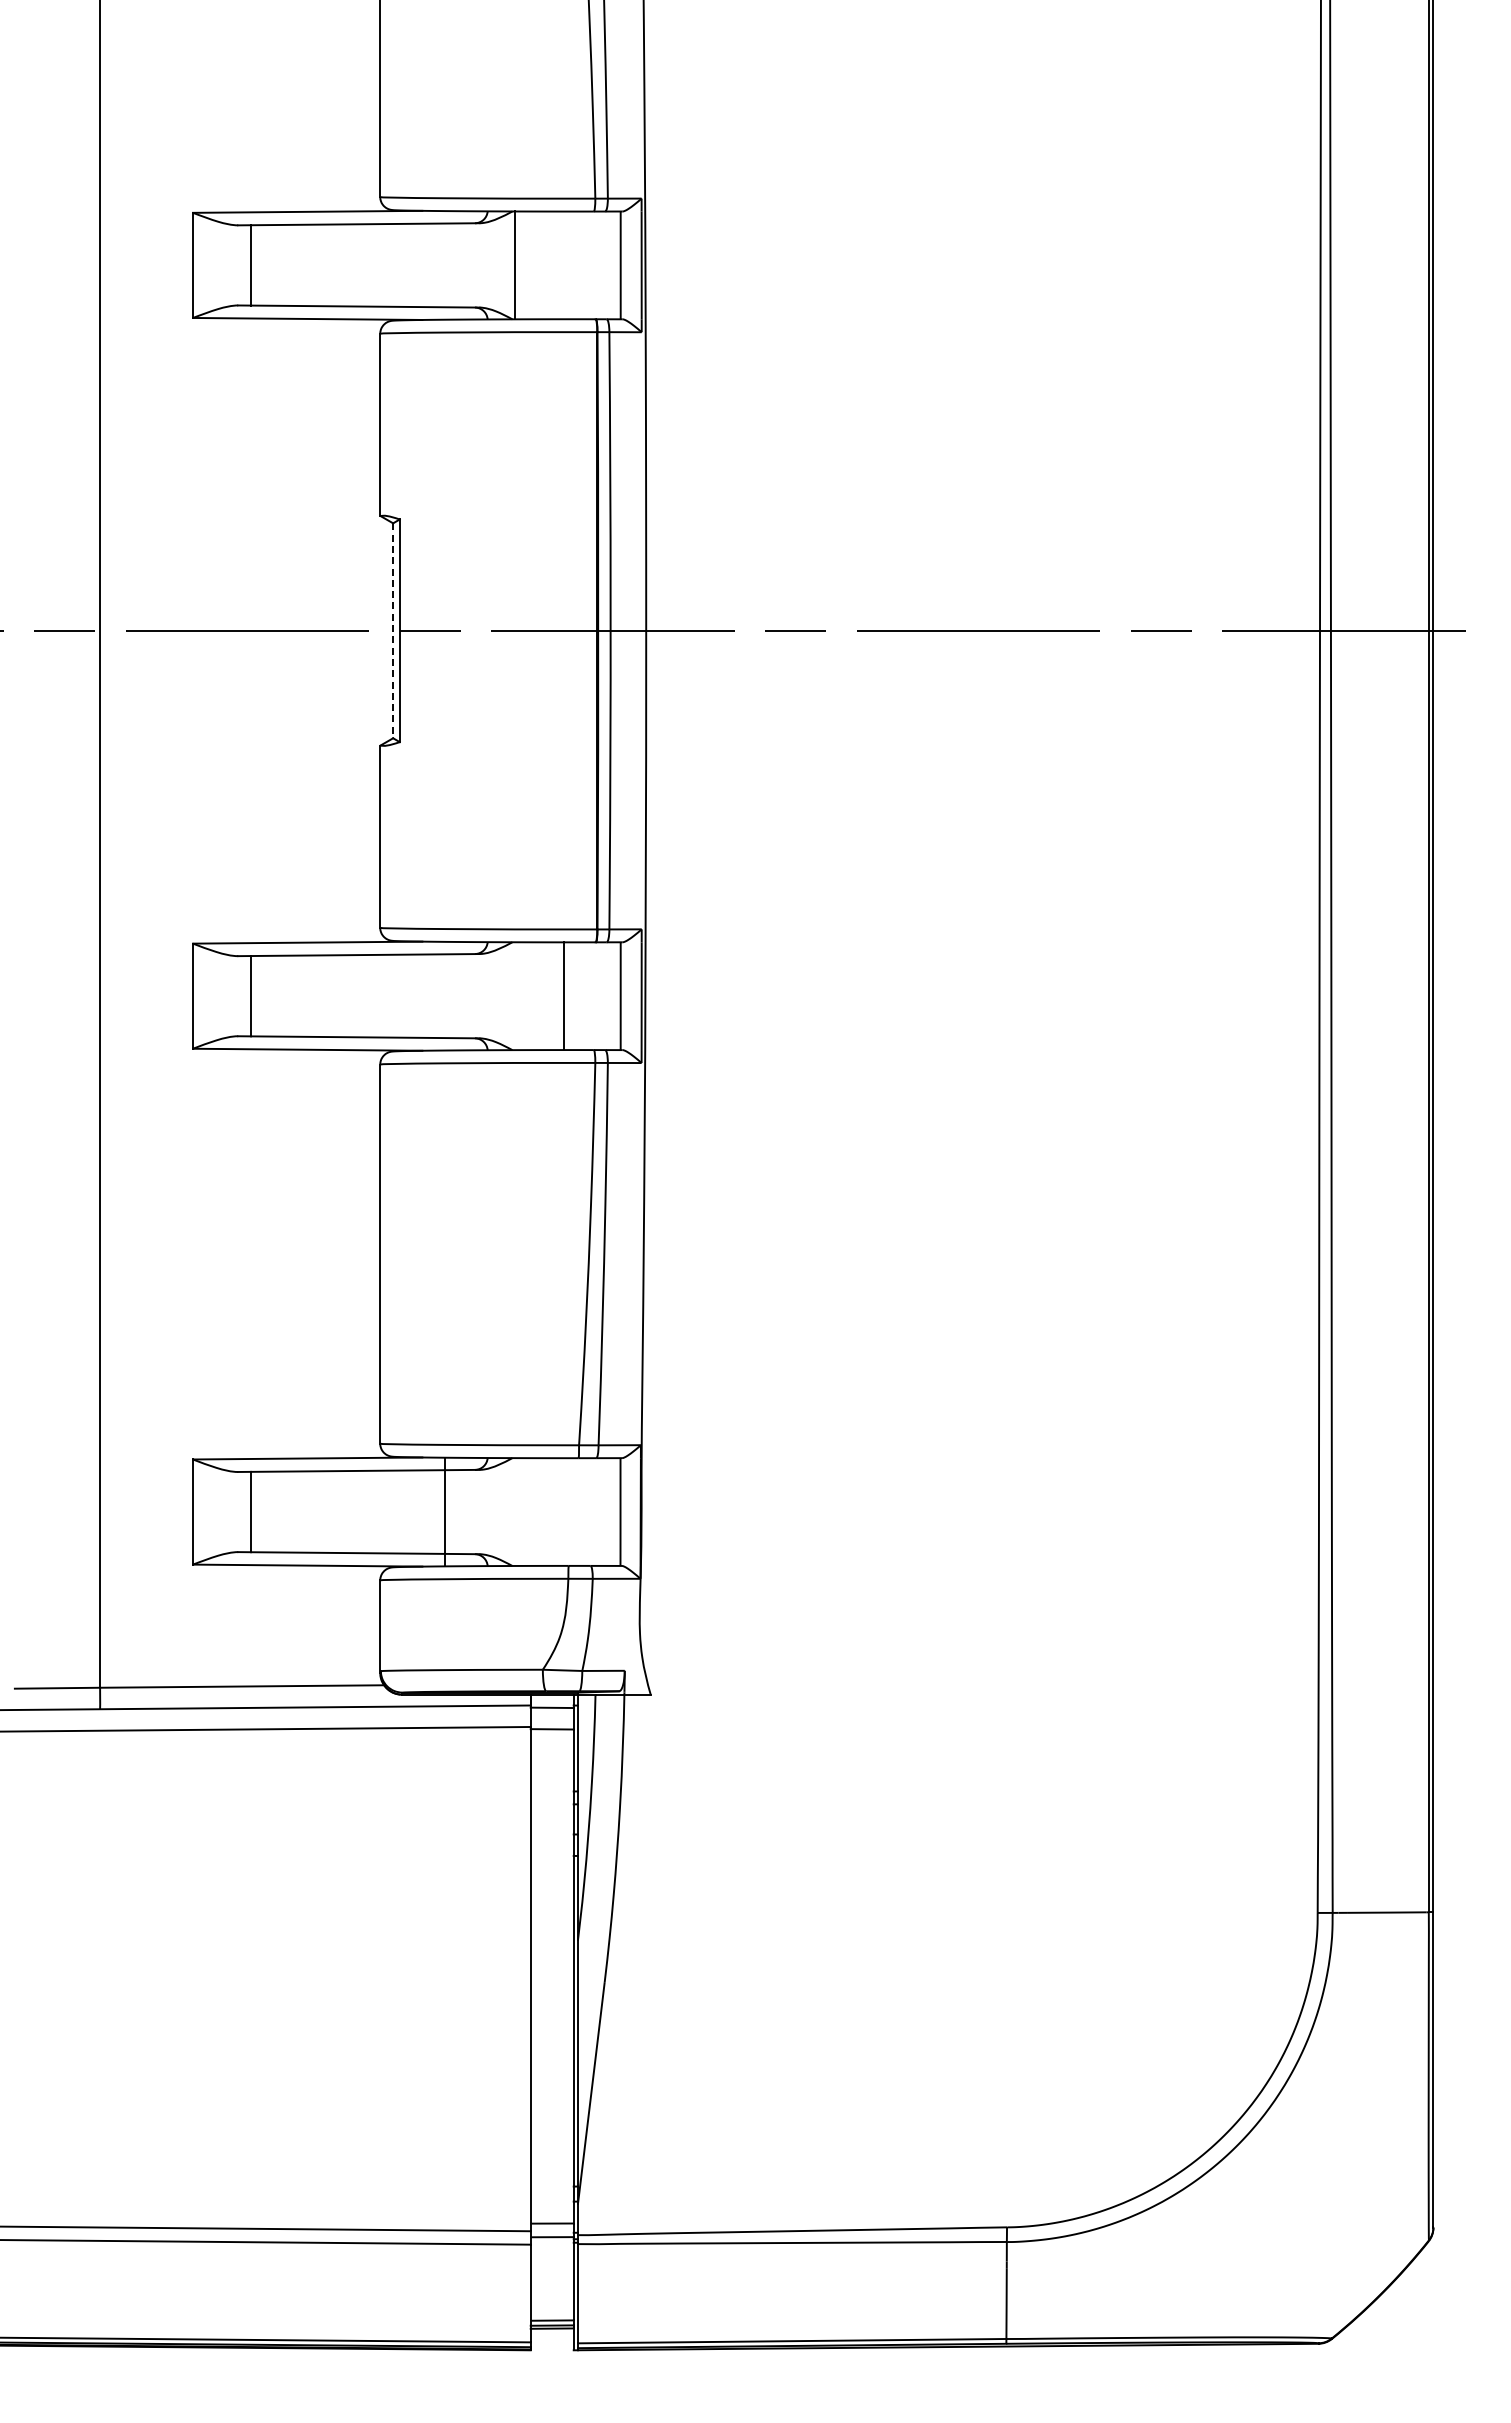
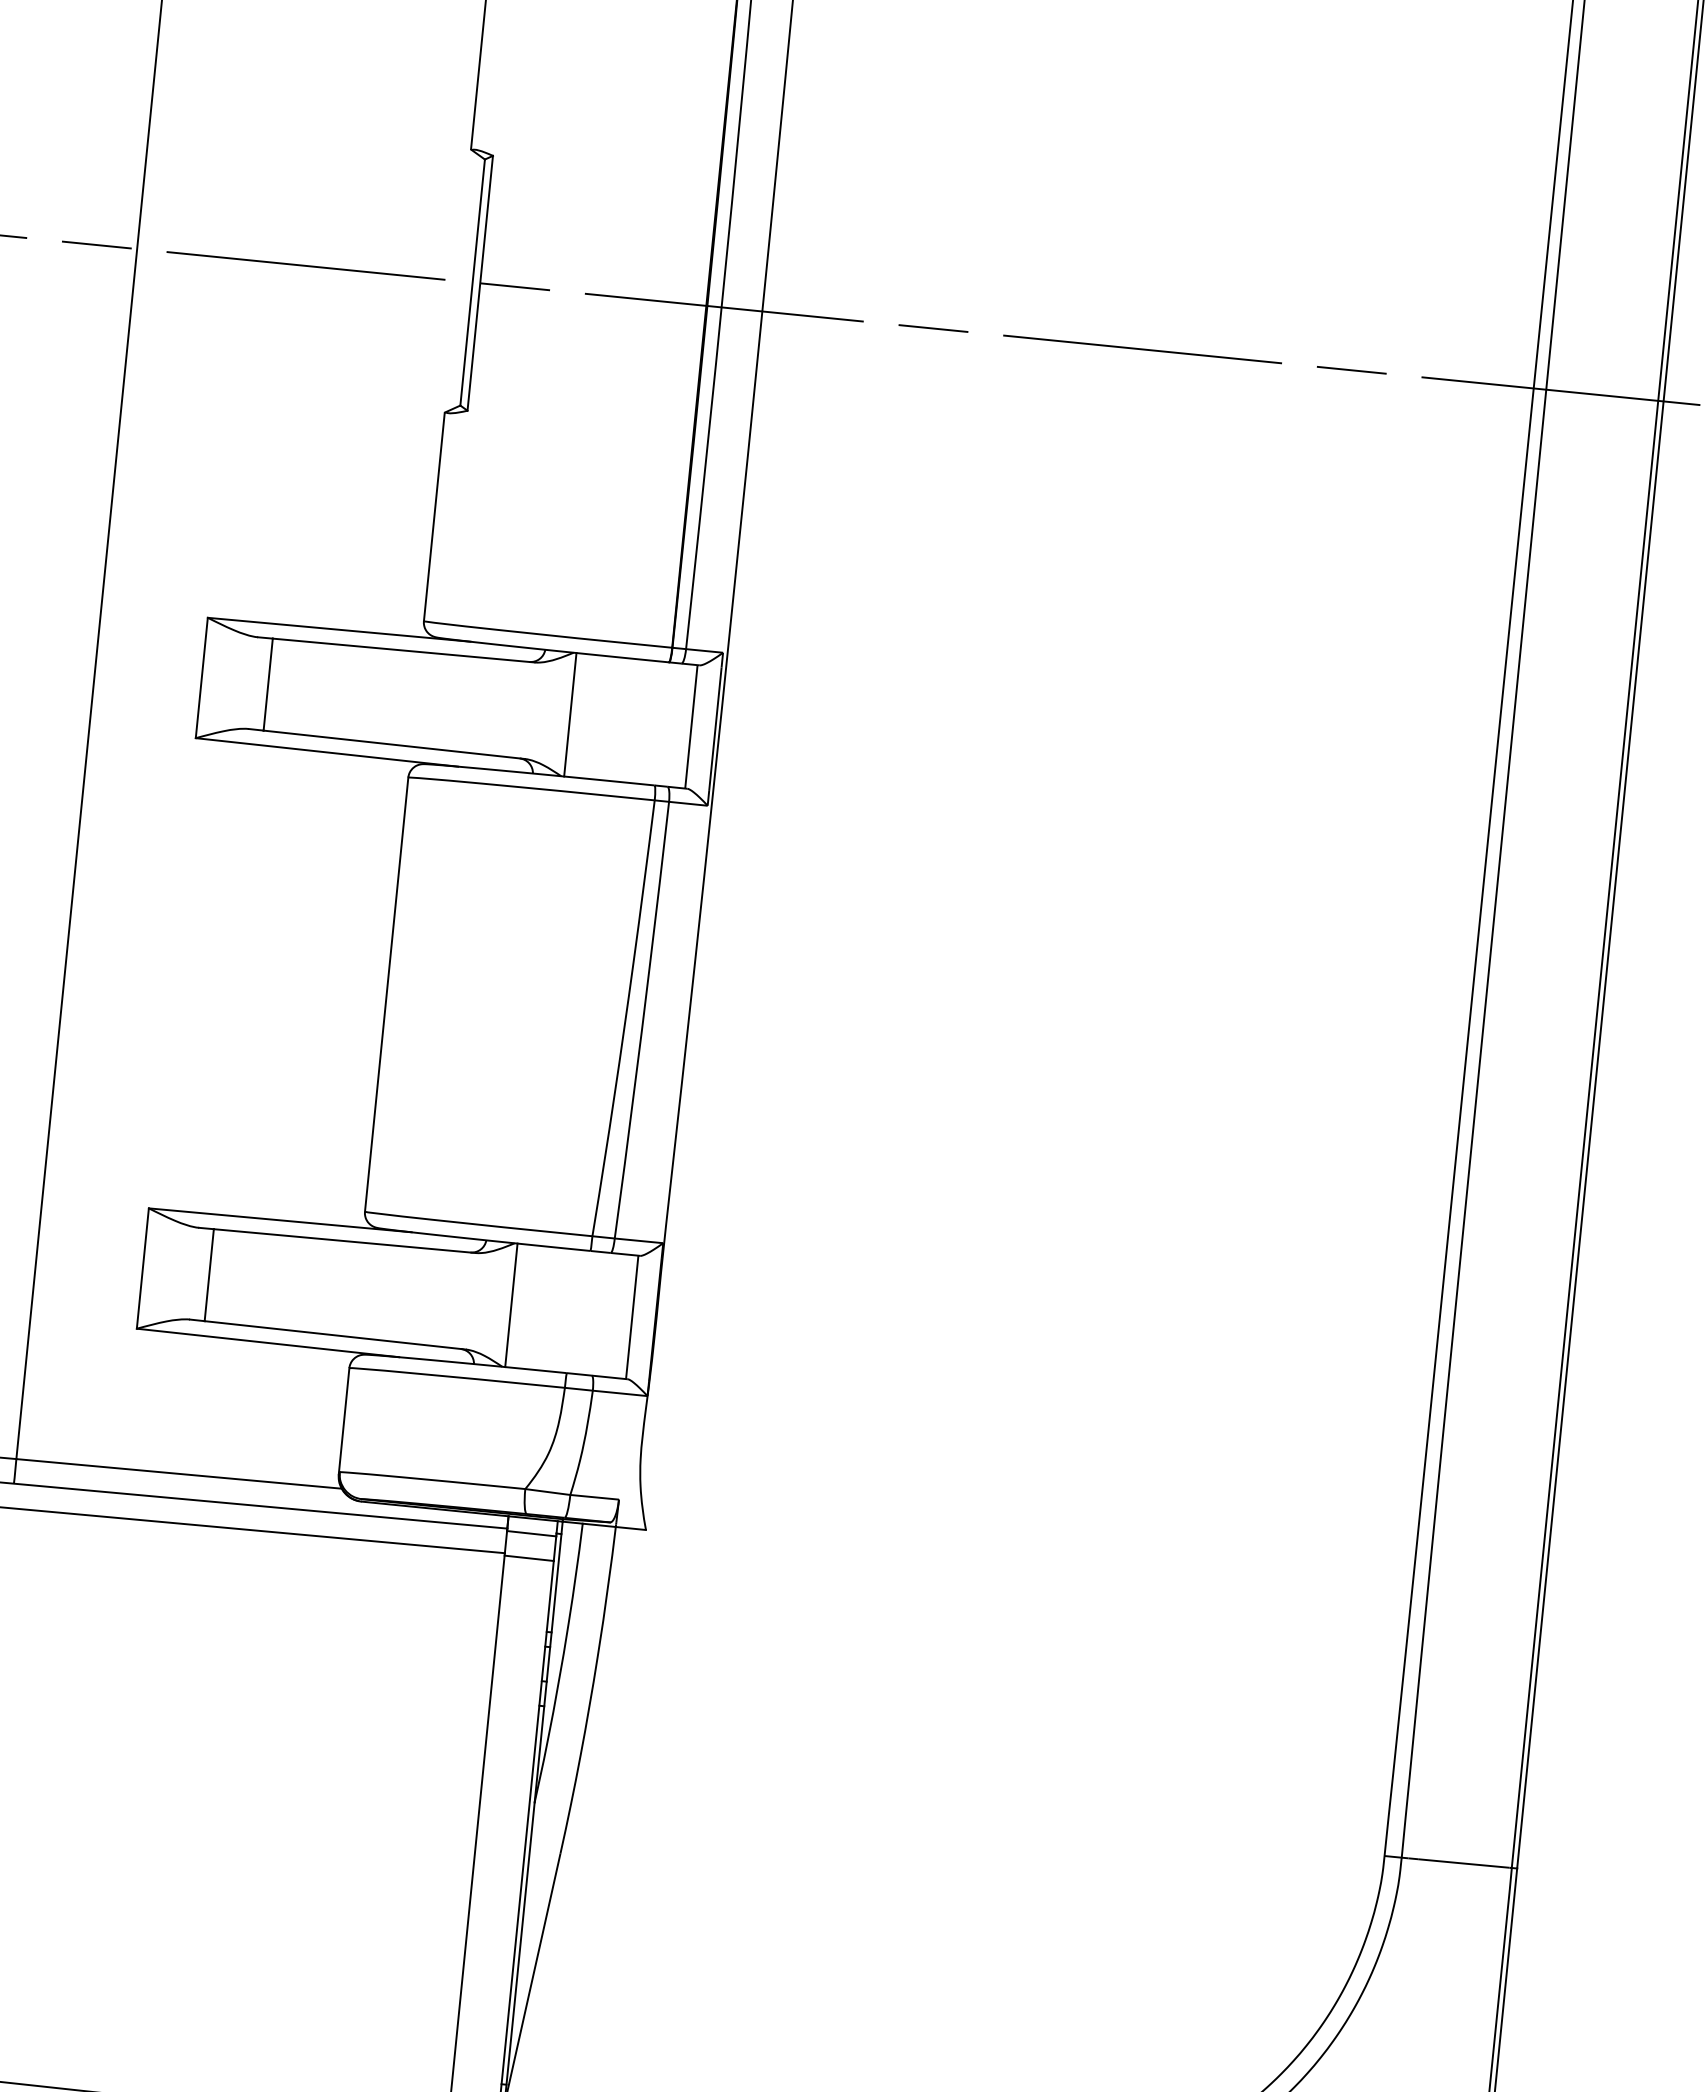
line: (393, 631) -> (472, 283), dashed -> solid
line: (563, 996) -> (569, 715), moved
line: (444, 1511) -> (510, 1304), moved

